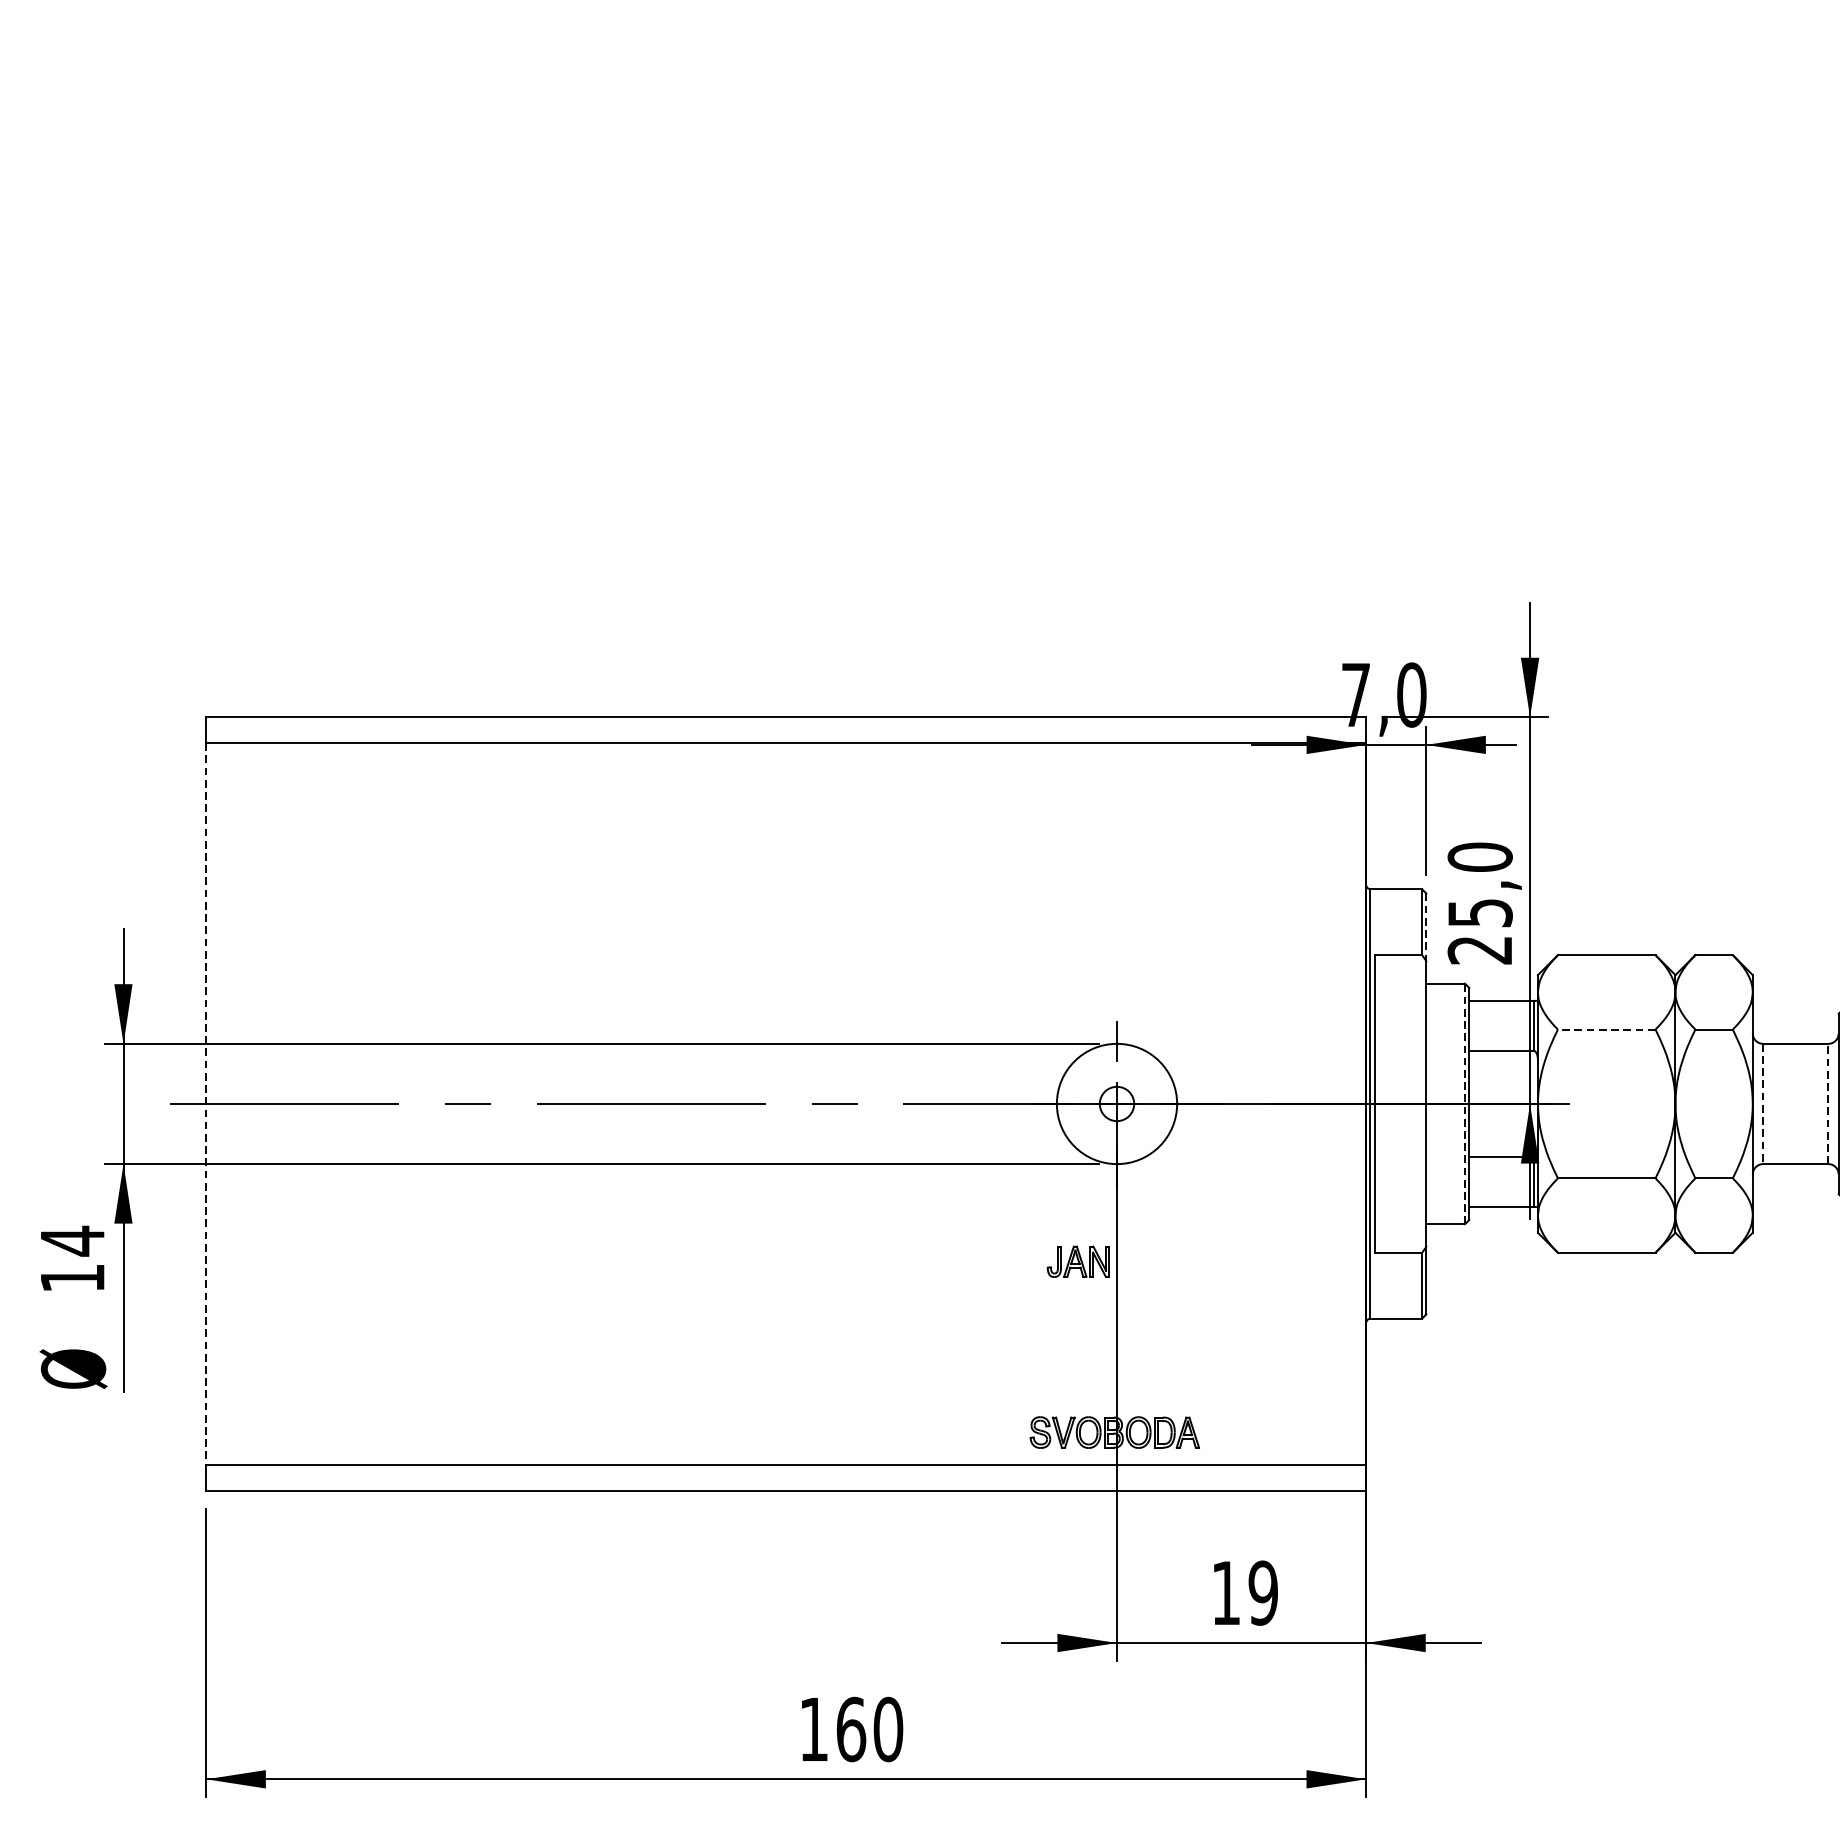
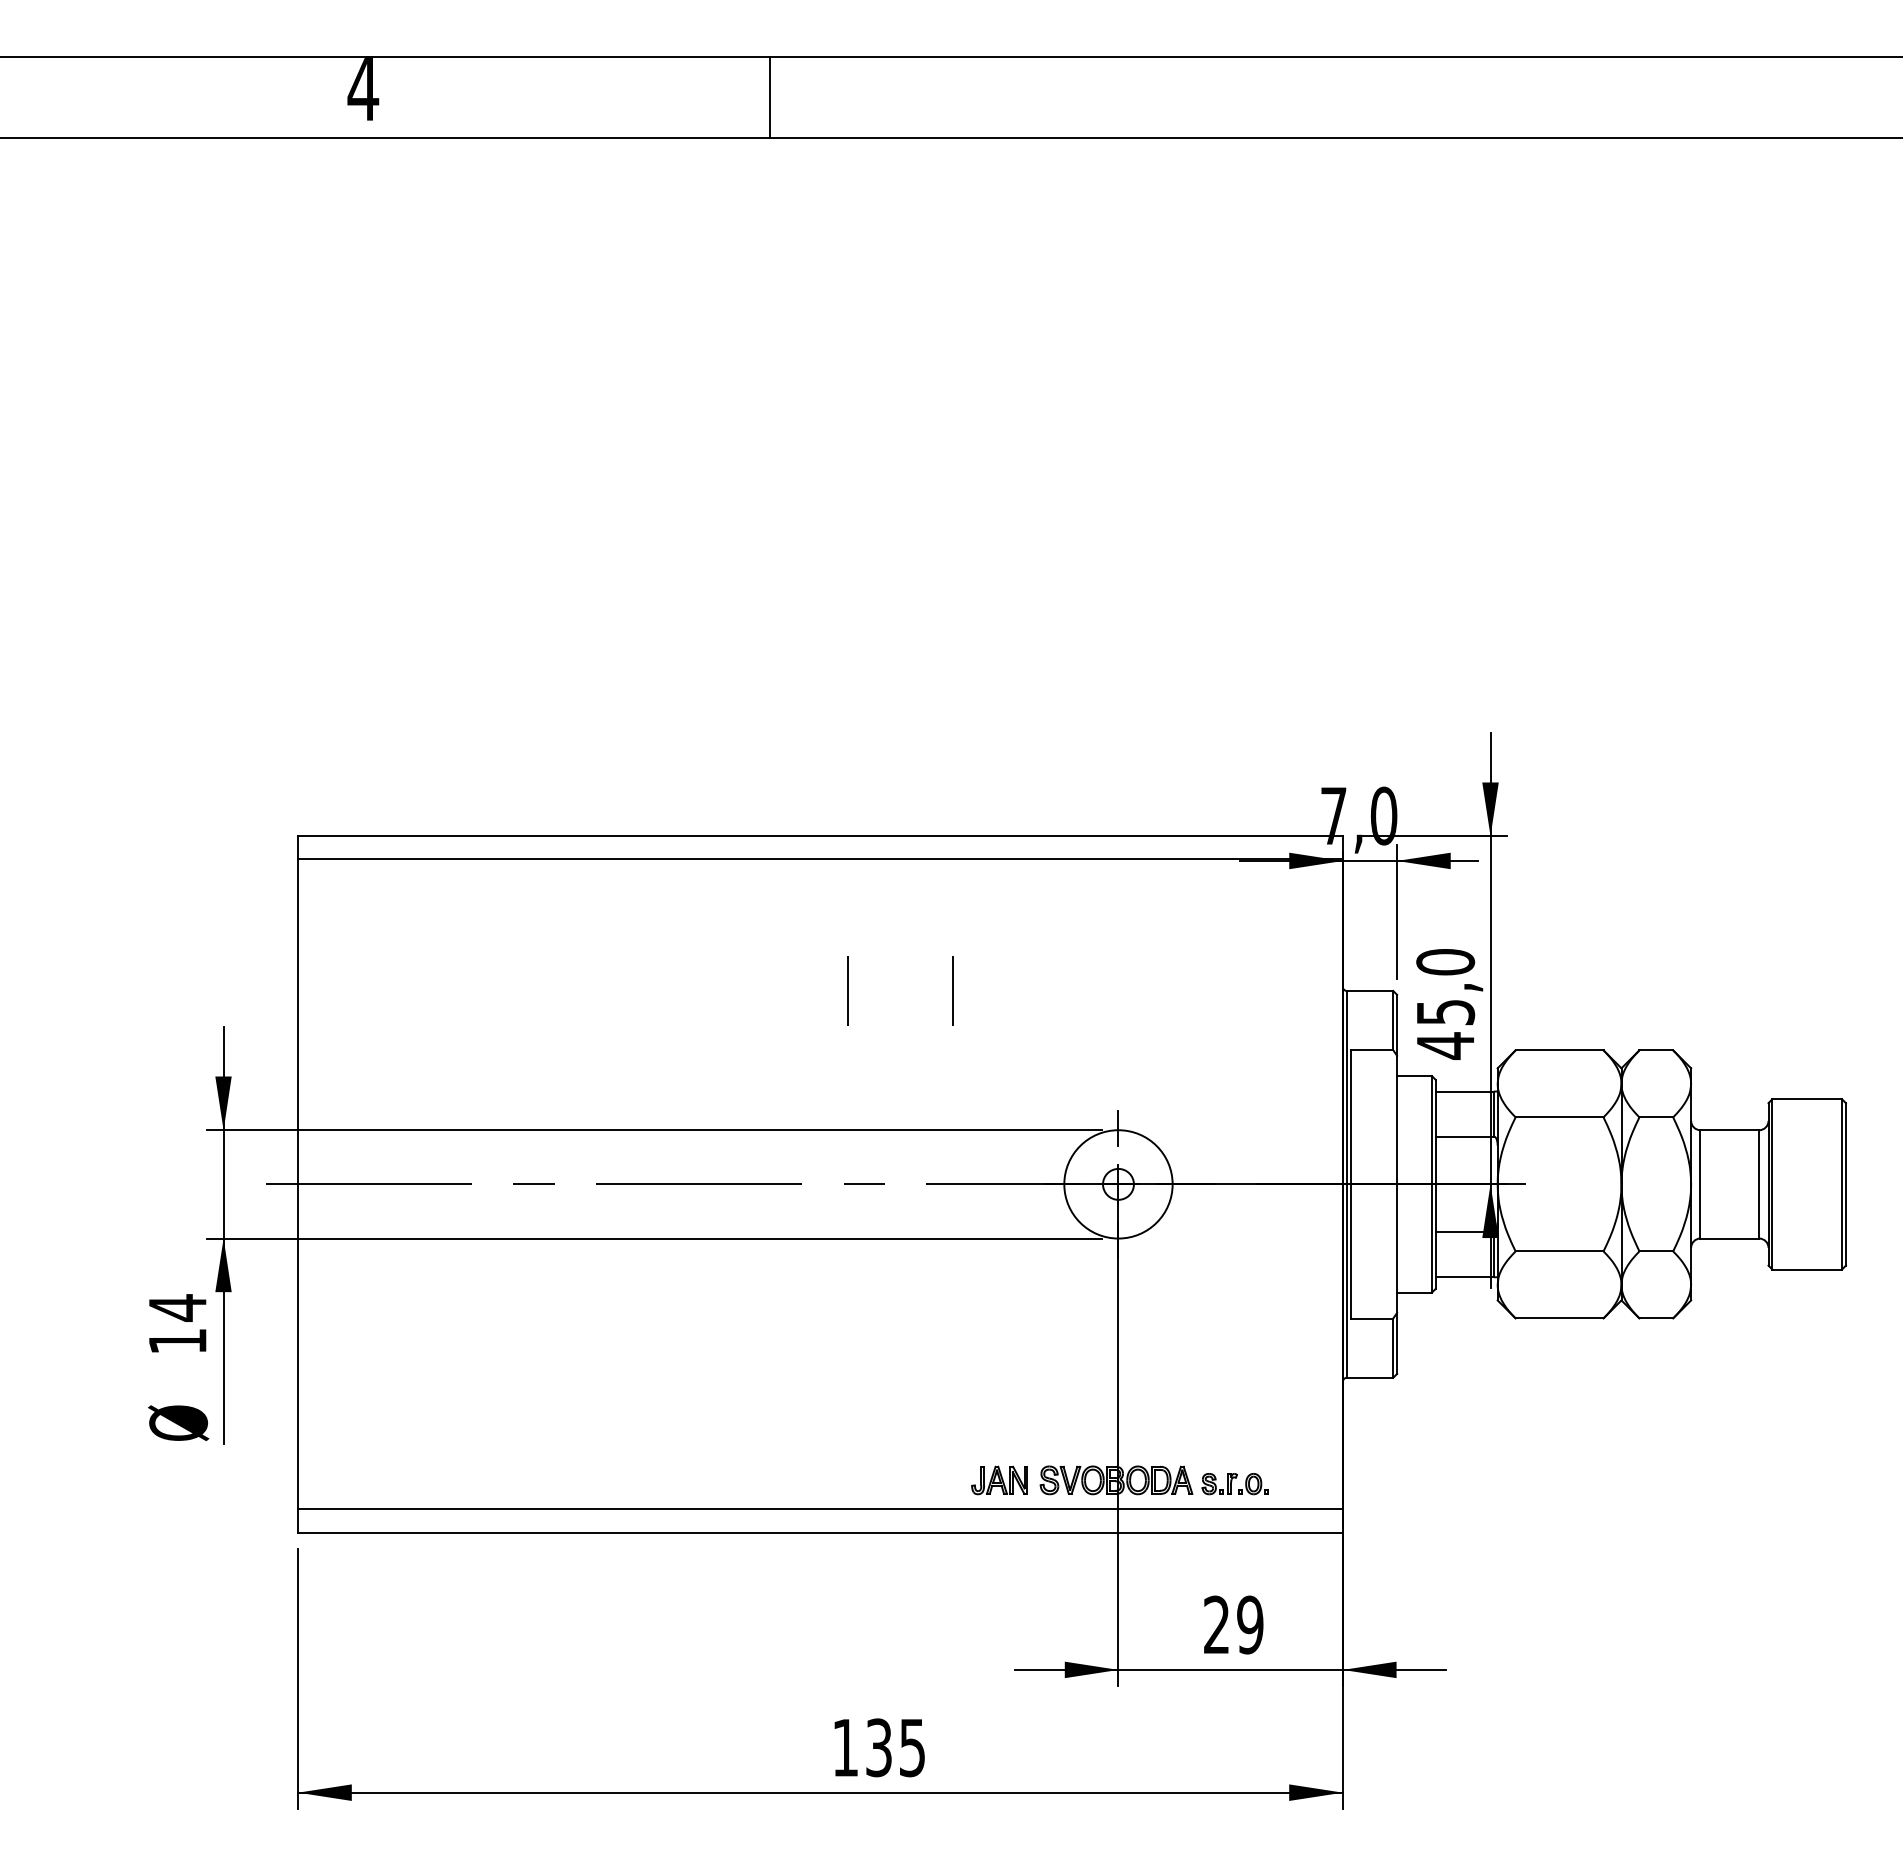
line: (816, 888) -> (847, 990), added
line: (932, 888) -> (952, 990), added
line: (1426, 927) -> (1397, 1025), dashed -> solid
text: (1478, 949) -> (1444, 1045), 25,0 -> 45,0
line: (1606, 1029) -> (1559, 1117), dashed -> solid
line: (1464, 1102) -> (1431, 1183), dashed -> solid
line: (1828, 1102) -> (1759, 1183), dashed -> solid
line: (206, 1104) -> (298, 1184), dashed -> solid
line: (1763, 1104) -> (1700, 1184), dashed -> solid
part: (1078, 1261) -> (999, 1480), moved
part: (1245, 1437) -> (1234, 1484), added
text: (1225, 1592) -> (1216, 1624), 19 -> 29
text: (869, 1729) -> (895, 1747), 160 -> 135

